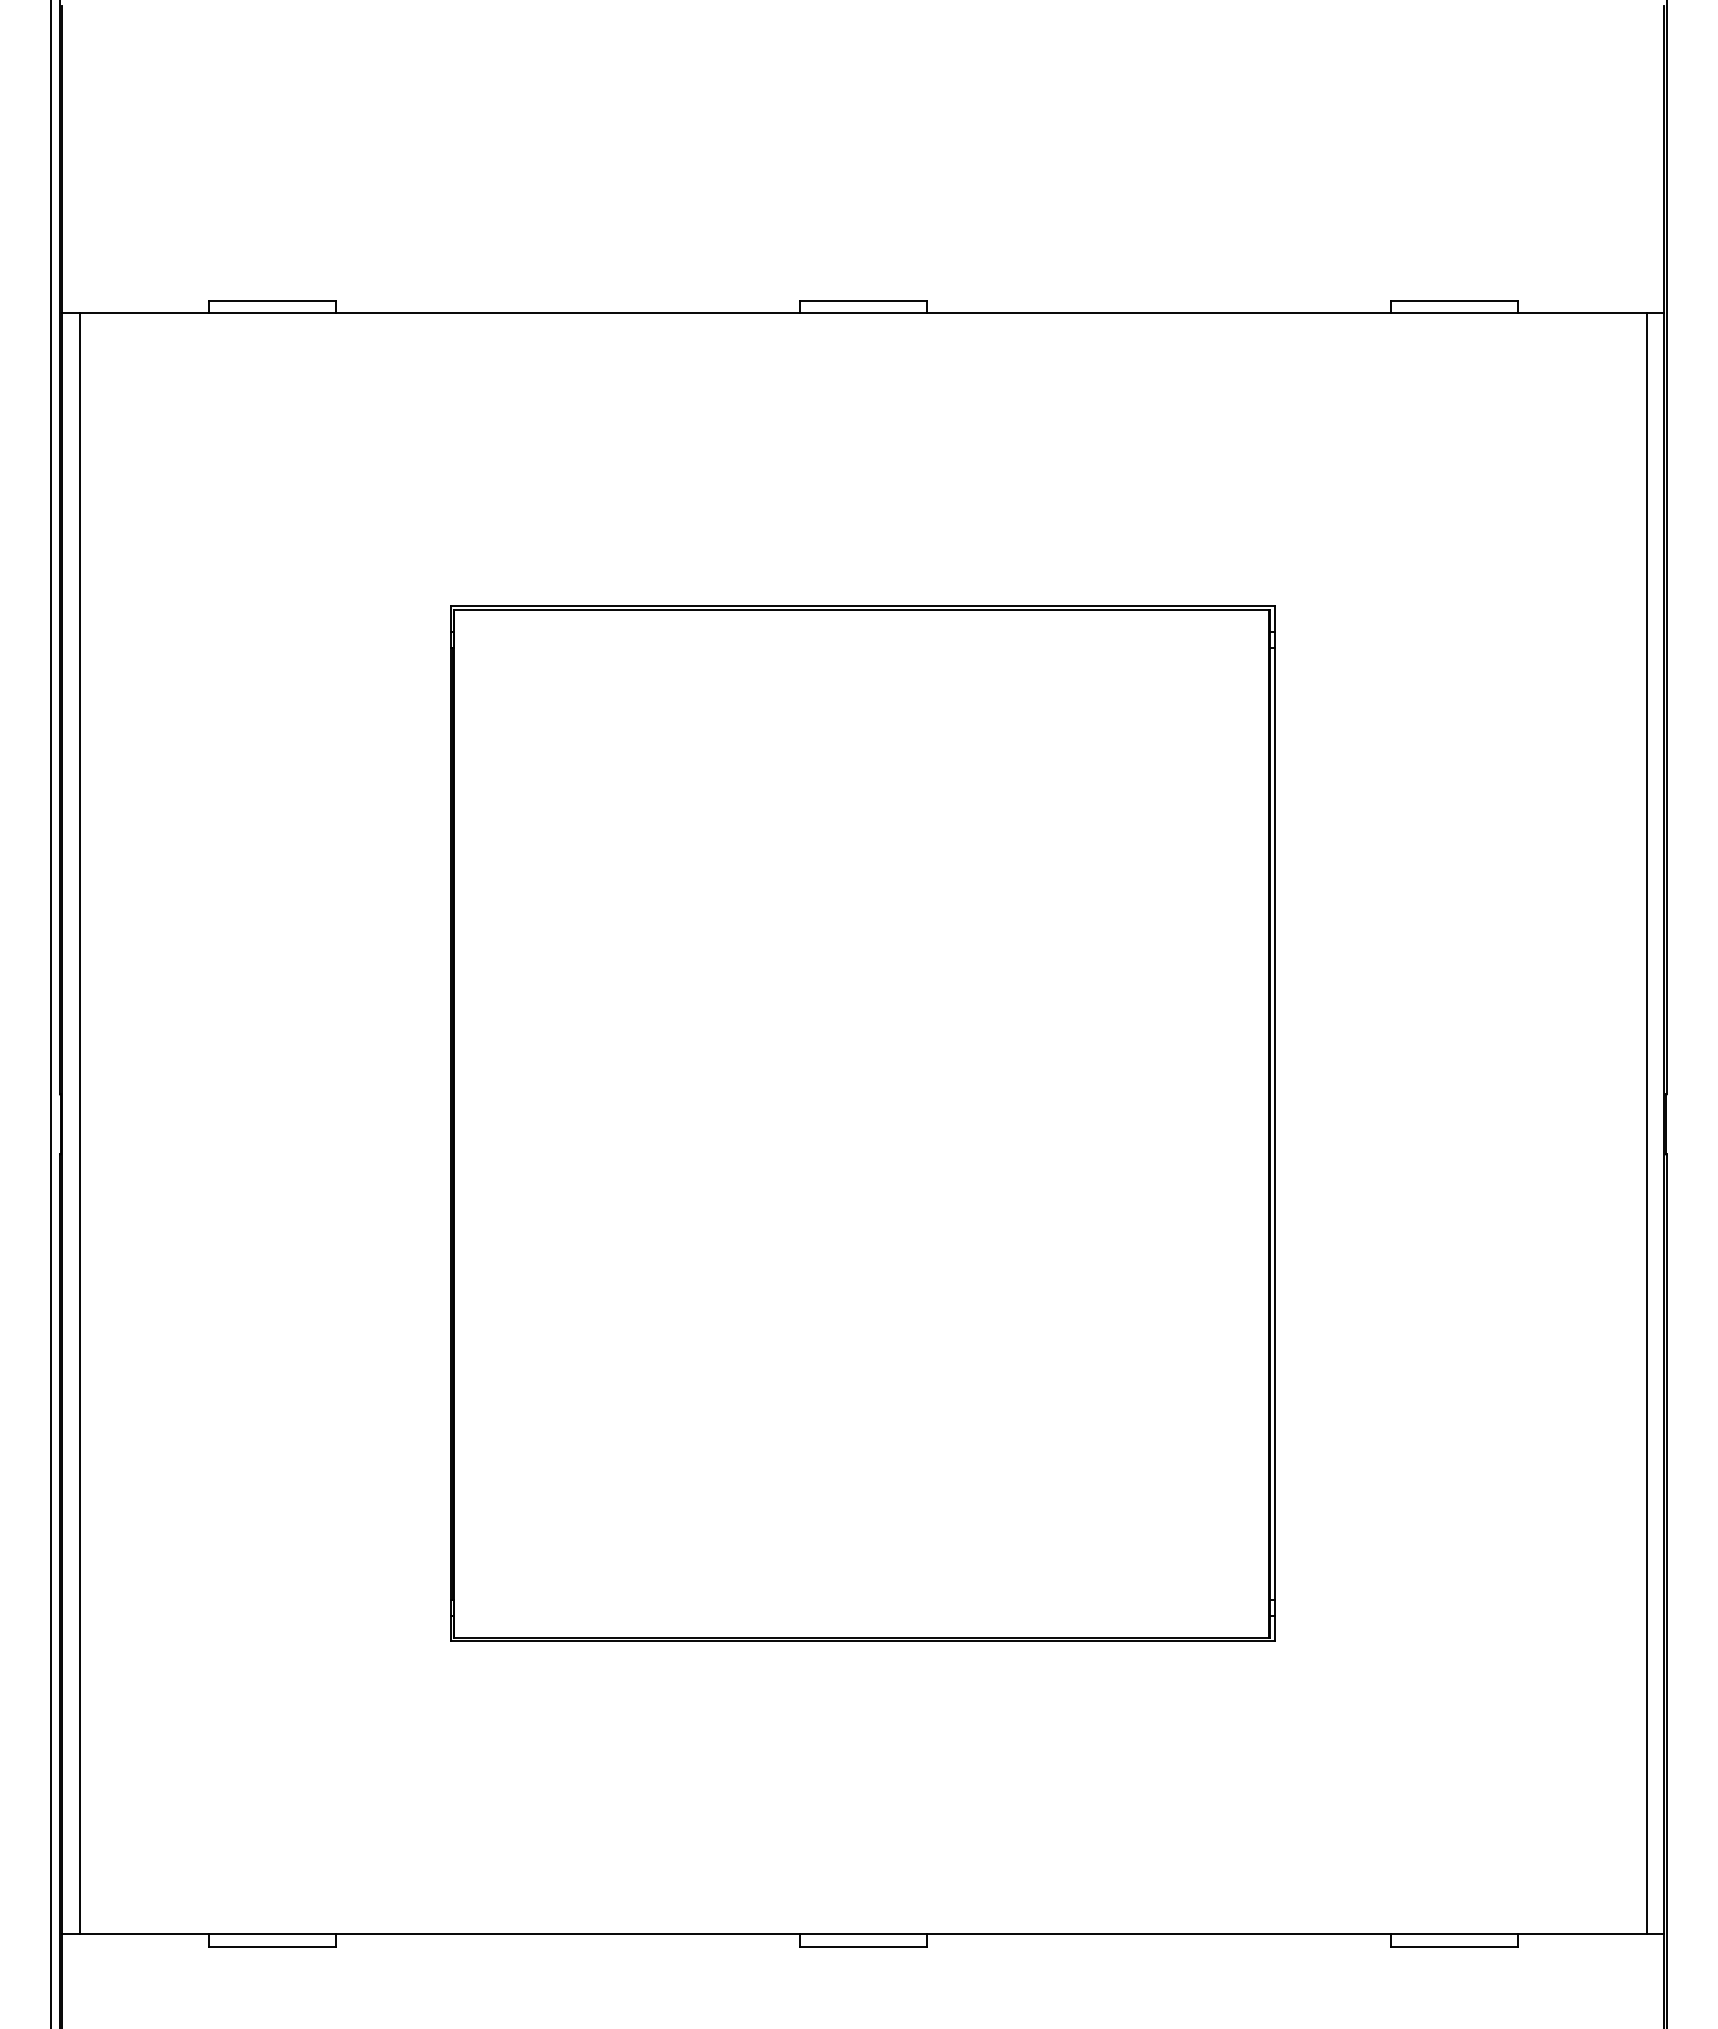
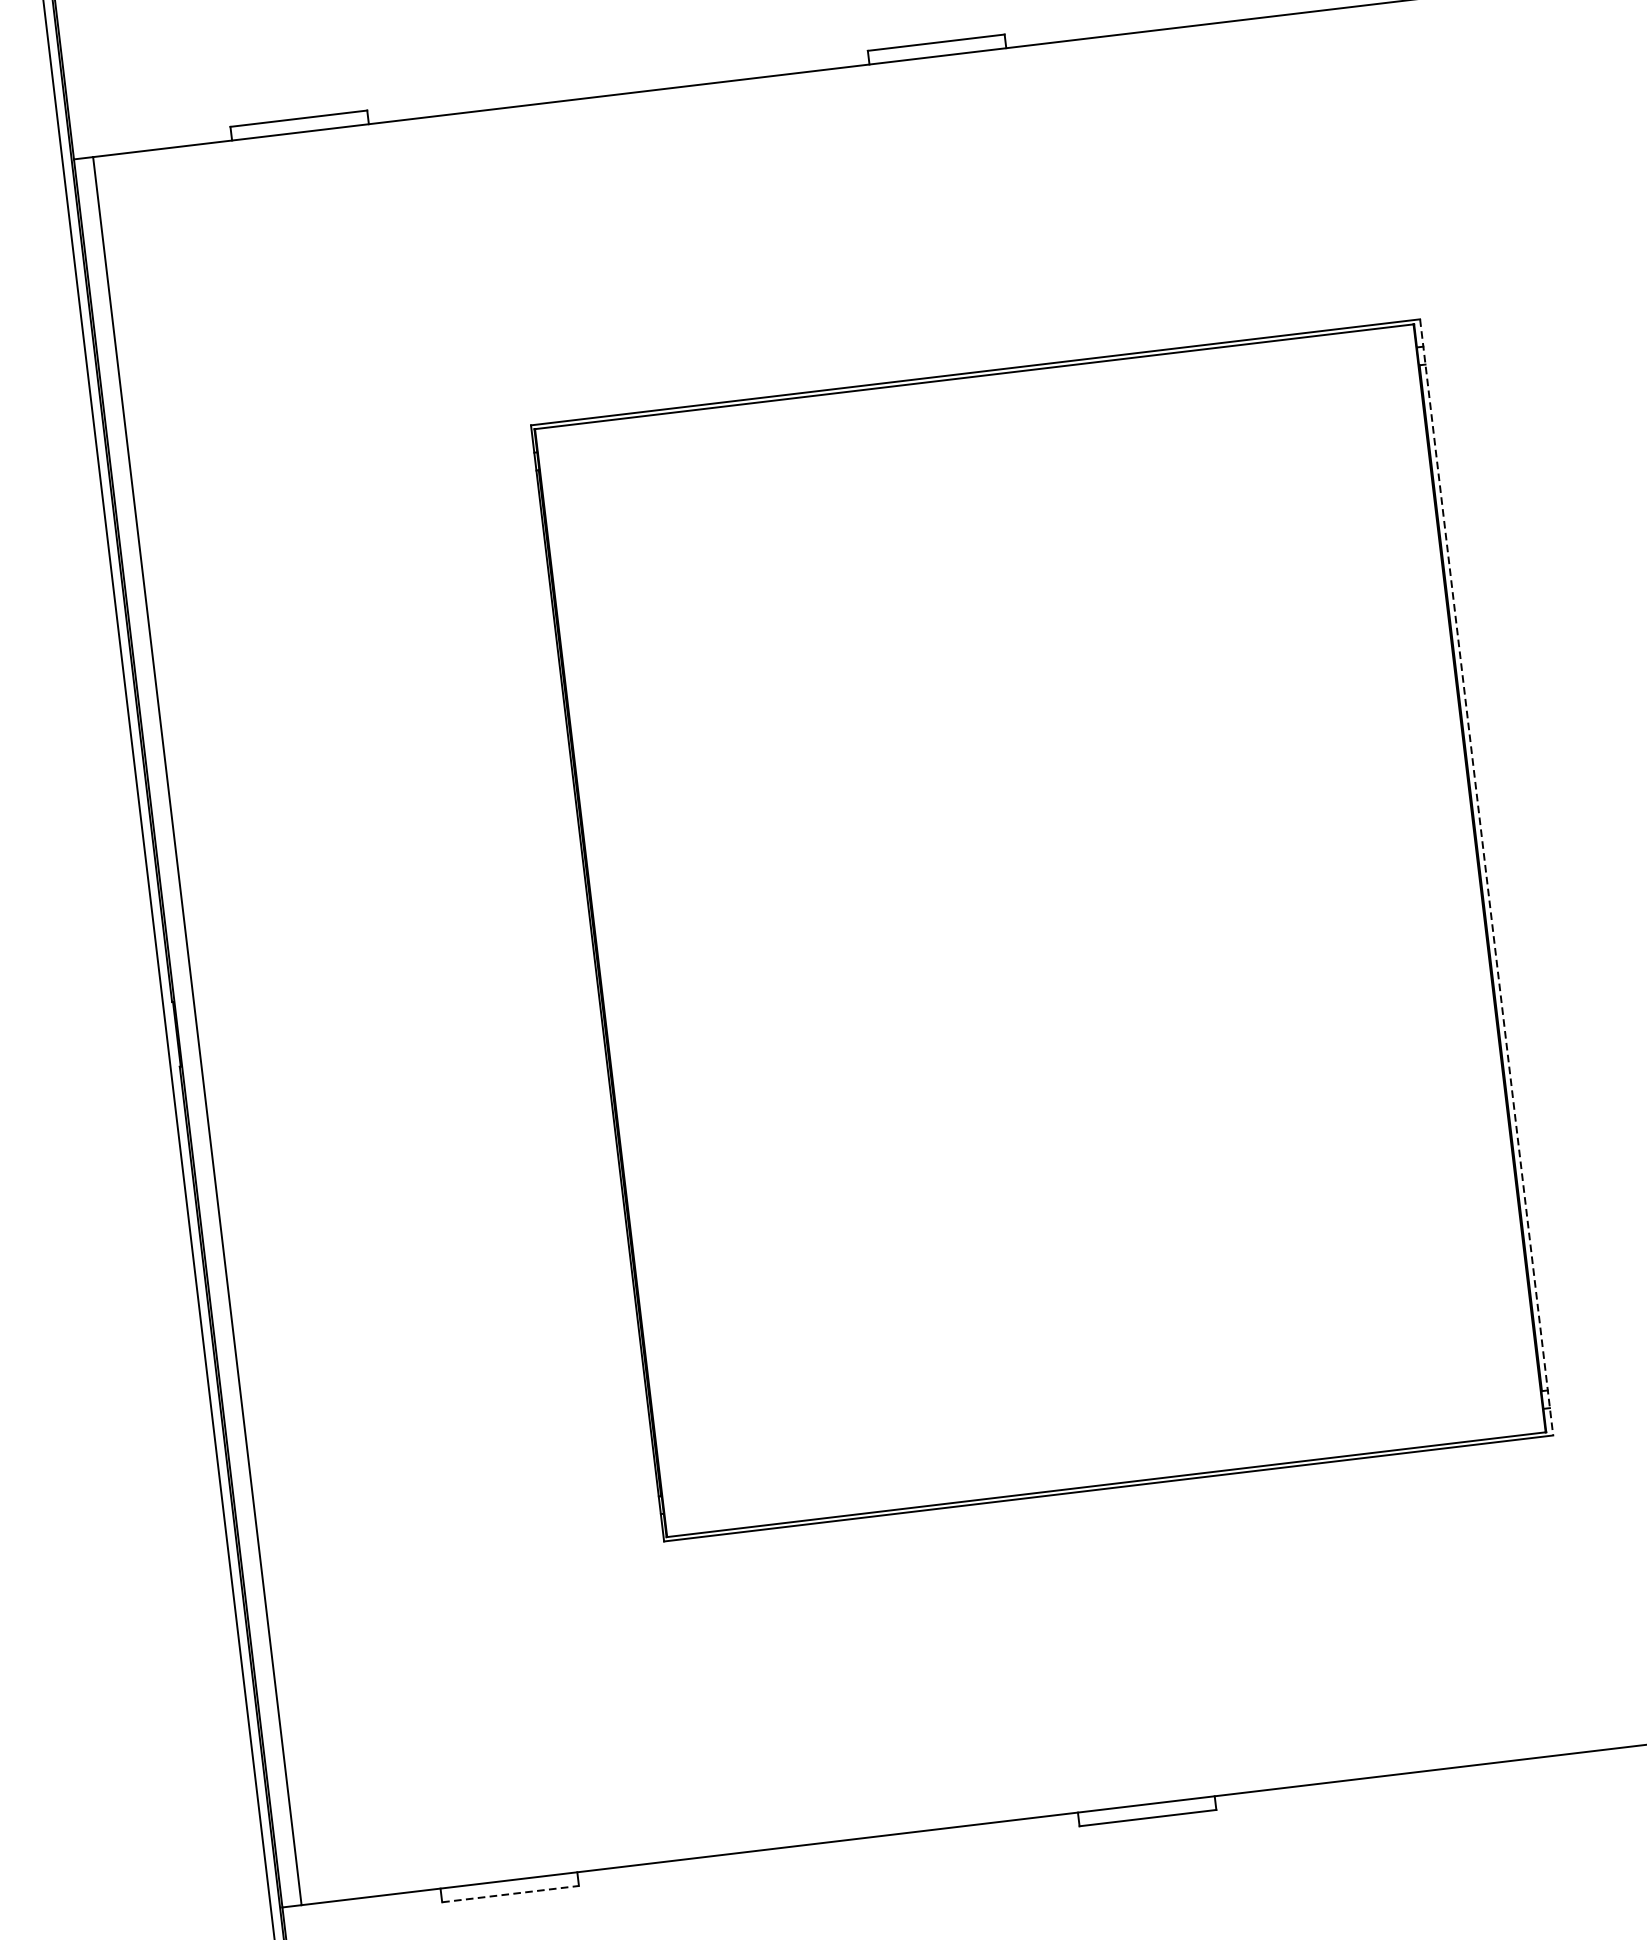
line: (1275, 1123) -> (1486, 877), solid -> dashed
line: (272, 1946) -> (510, 1893), solid -> dashed

